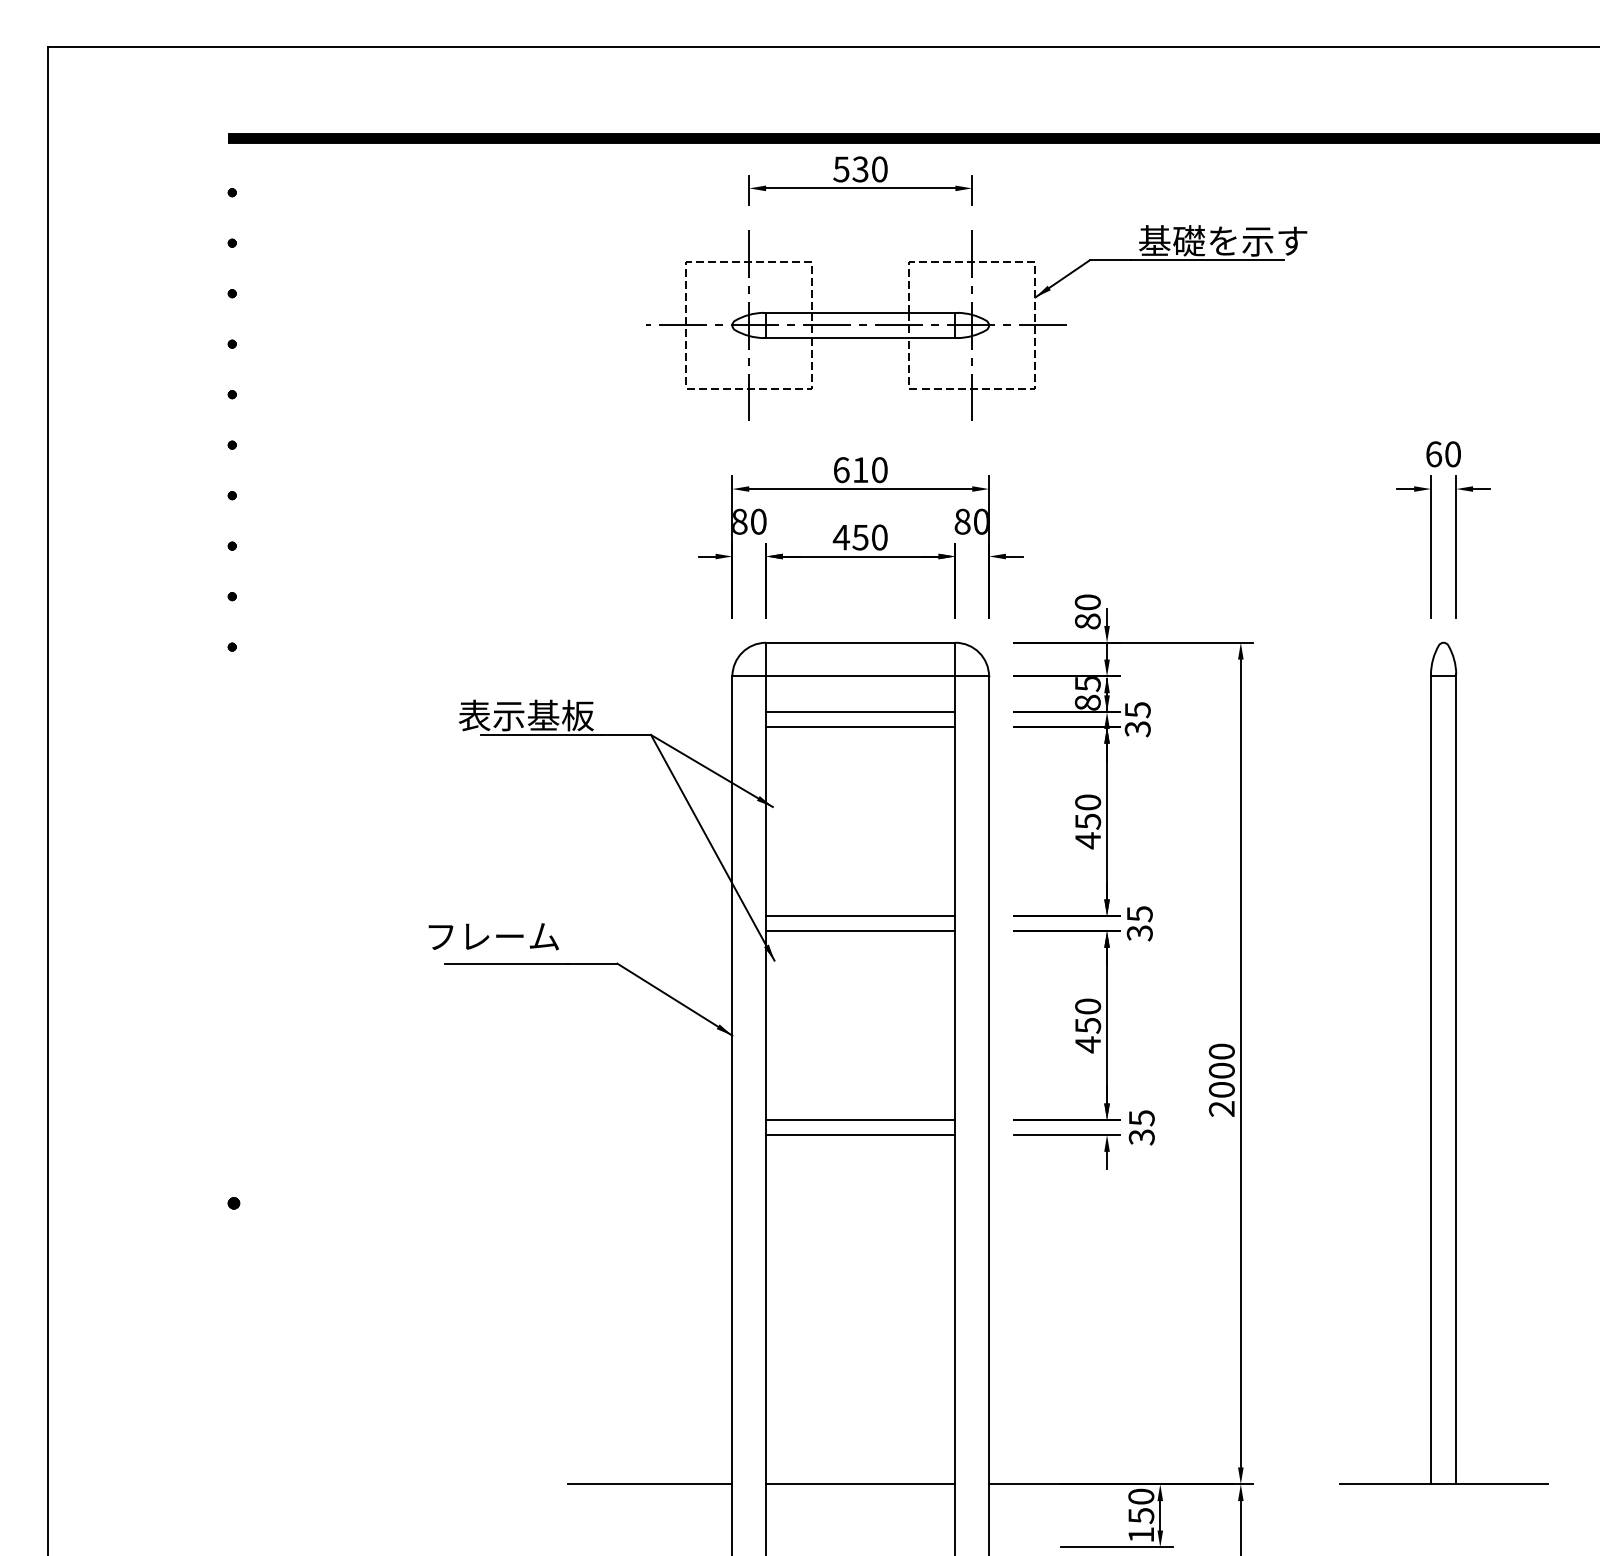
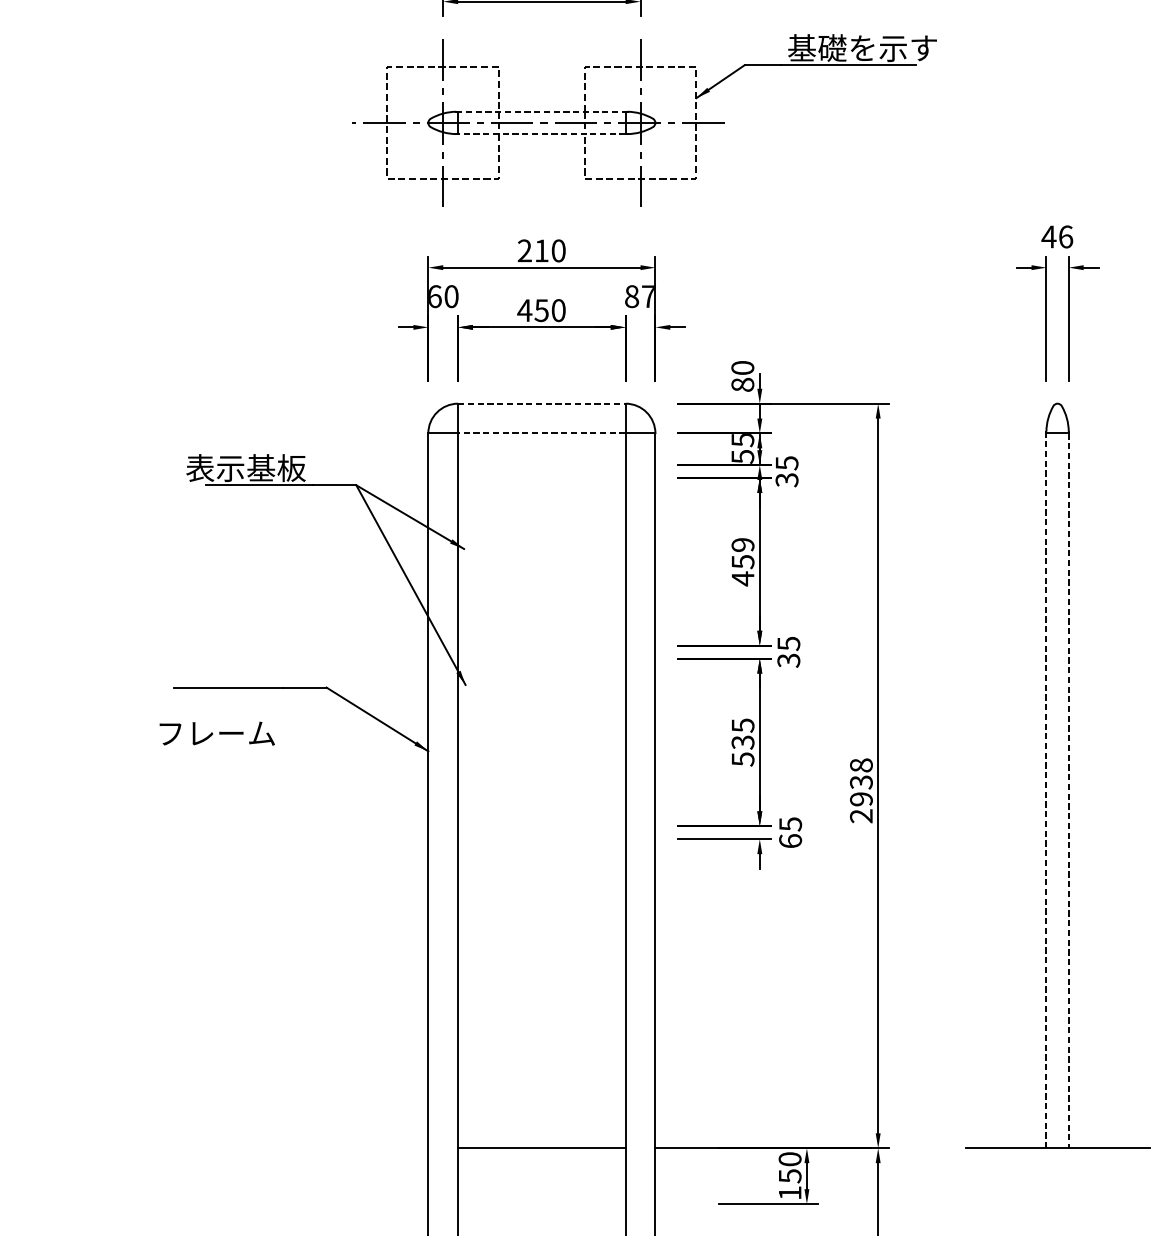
line: (859, 312) -> (540, 111), solid -> dashed
line: (859, 338) -> (540, 134), solid -> dashed
text: (1443, 454) -> (1057, 237), 60 -> 46
text: (841, 470) -> (524, 251), 610 -> 210
text: (740, 521) -> (435, 296), 80 -> 60
text: (980, 521) -> (647, 296), 80 -> 87
line: (860, 642) -> (541, 403), solid -> dashed
line: (860, 676) -> (541, 433), solid -> dashed
text: (1087, 702) -> (742, 456), 85 -> 55
line: (860, 712) -> (541, 465), removed
line: (860, 726) -> (541, 477), removed
text: (1088, 802) -> (743, 545), 450 -> 459
line: (860, 916) -> (541, 645), removed
line: (860, 930) -> (541, 658), removed
text: (493, 936) -> (216, 733), moved
text: (1088, 1025) -> (743, 742), 450 -> 535
text: (1221, 1070) -> (861, 782), 2000 -> 2938
line: (1430, 1080) -> (1046, 790), solid -> dashed
line: (1456, 1080) -> (1069, 790), solid -> dashed
line: (860, 1120) -> (541, 826), removed
line: (860, 1135) -> (541, 839), removed
text: (1141, 1137) -> (790, 841), 35 -> 65
line: (650, 1484) -> (355, 1148), removed

